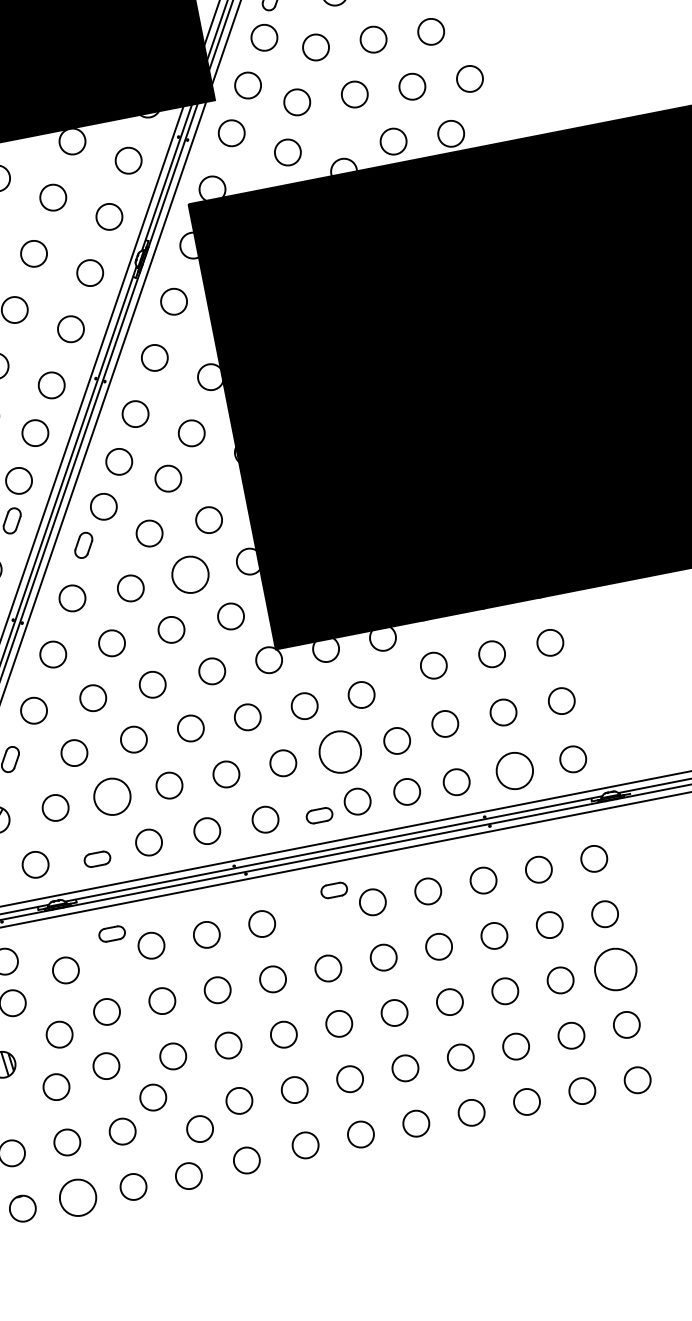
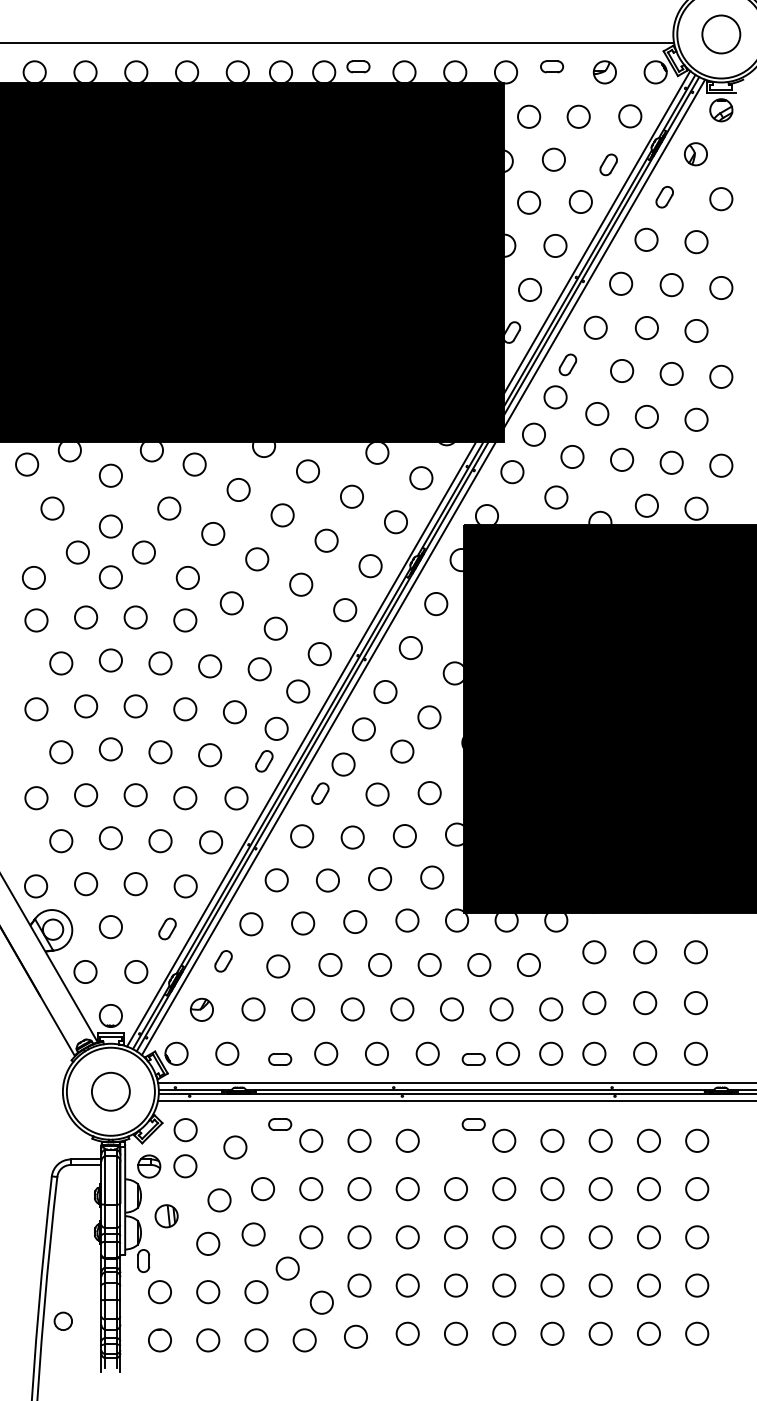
circle: (189, 575) -> (404, 836), size x0.71
circle: (340, 752) -> (501, 1009), size x0.62
circle: (515, 770) -> (645, 1053), size x0.71
circle: (113, 796) -> (303, 1009), size x0.71
circle: (616, 969) -> (697, 1237), size x0.62
circle: (78, 1197) -> (208, 1340), size x0.71

